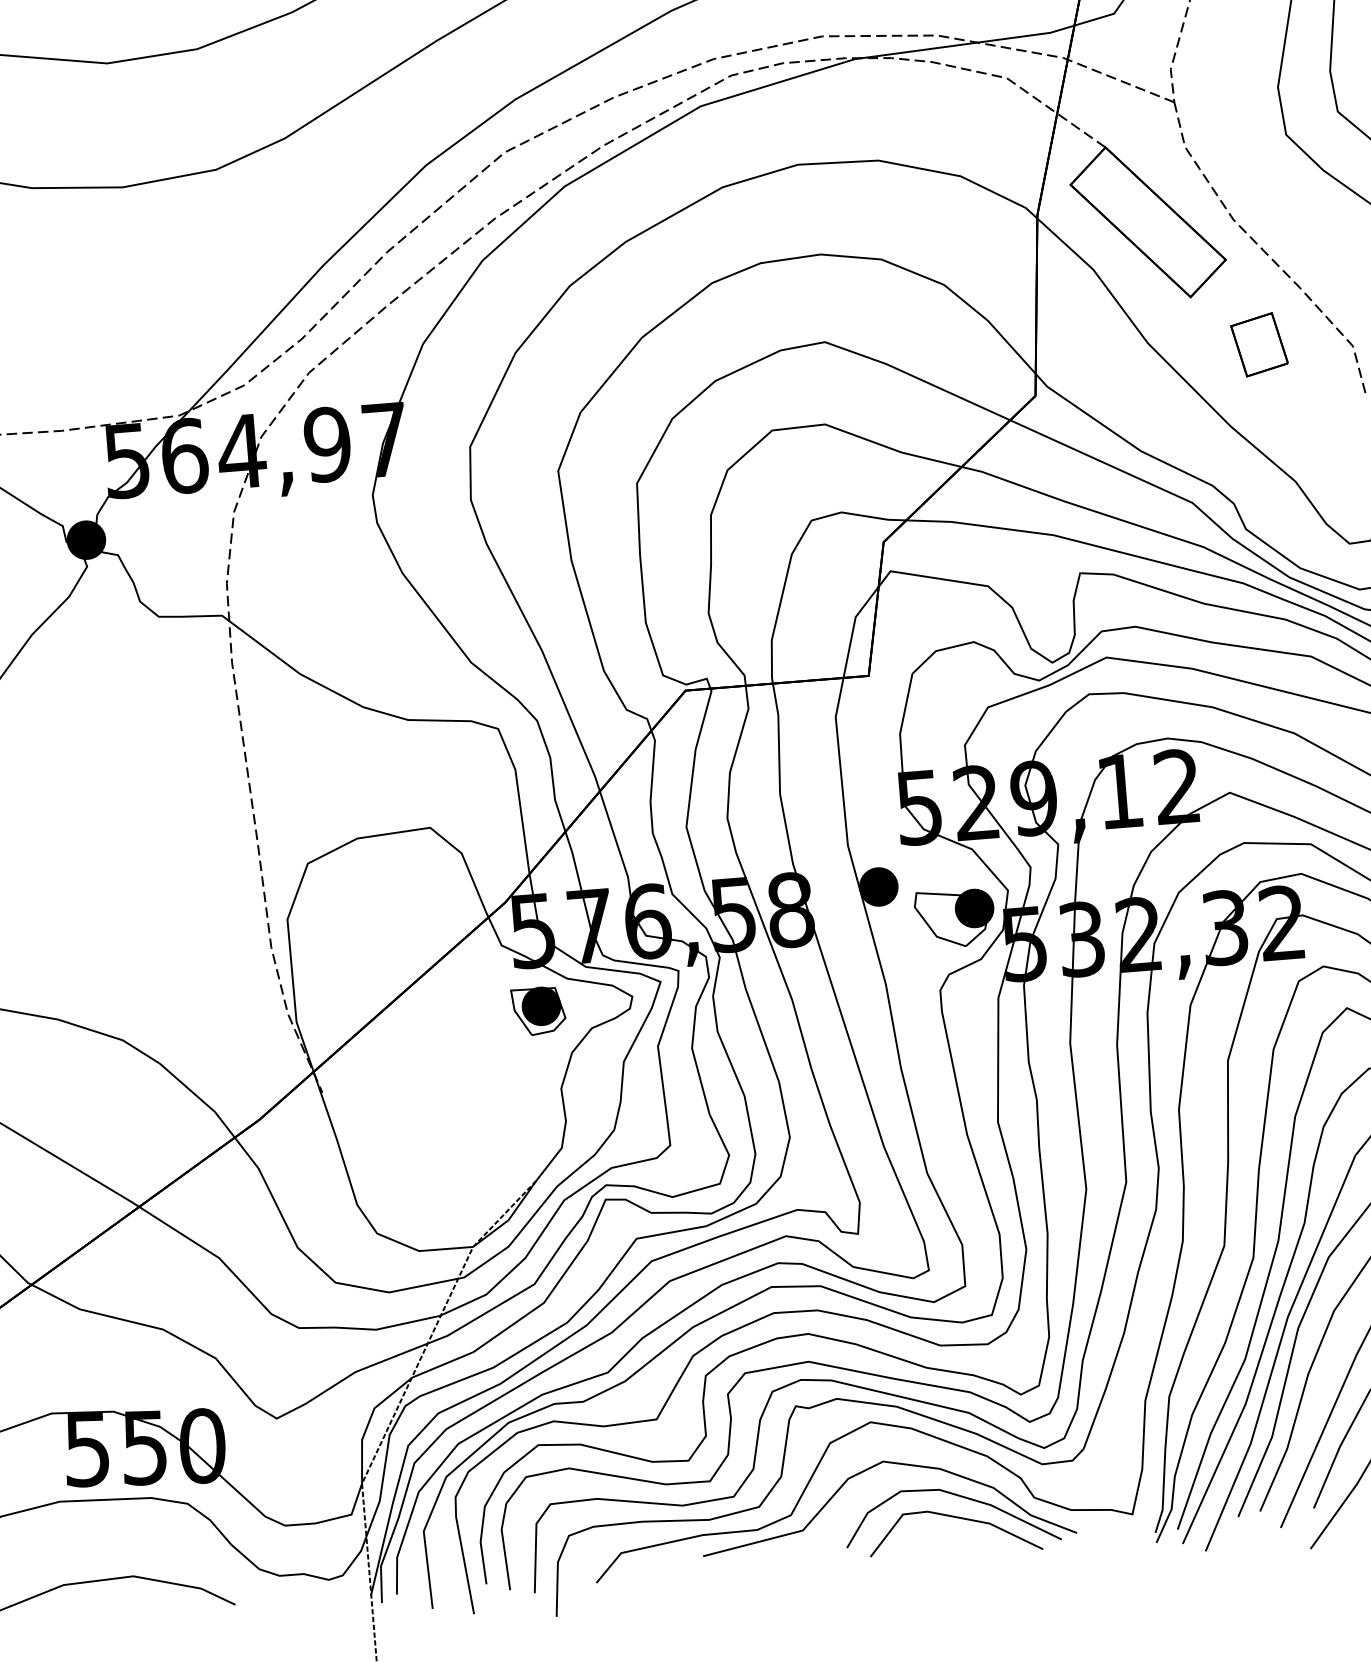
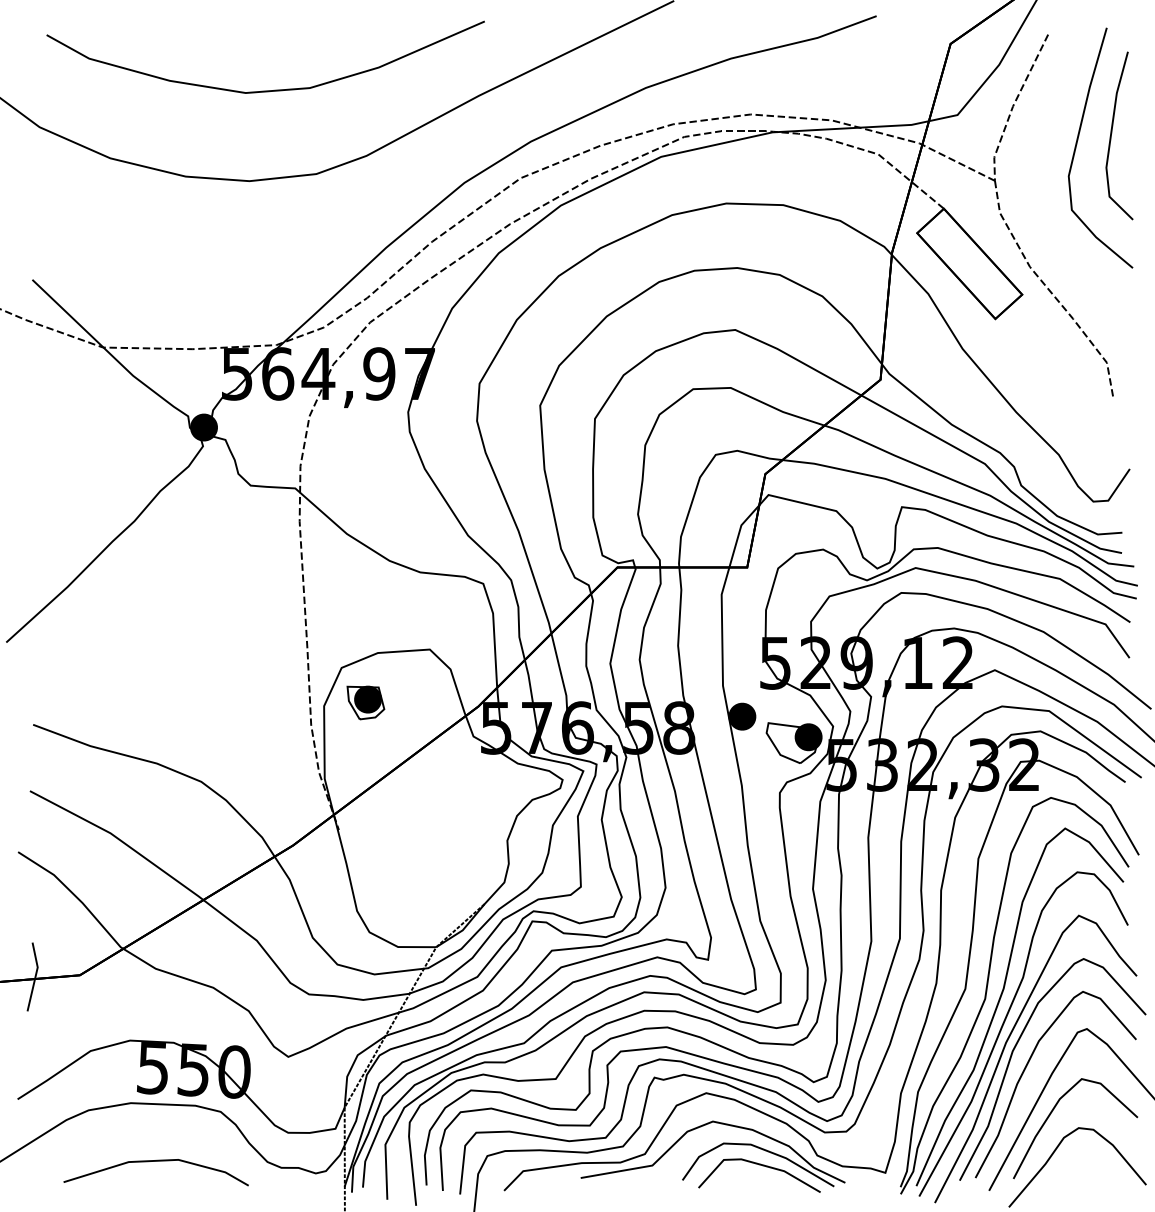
part: (1258, 344) -> (1040, 356), removed
part: (538, 1010) -> (365, 702), moved

